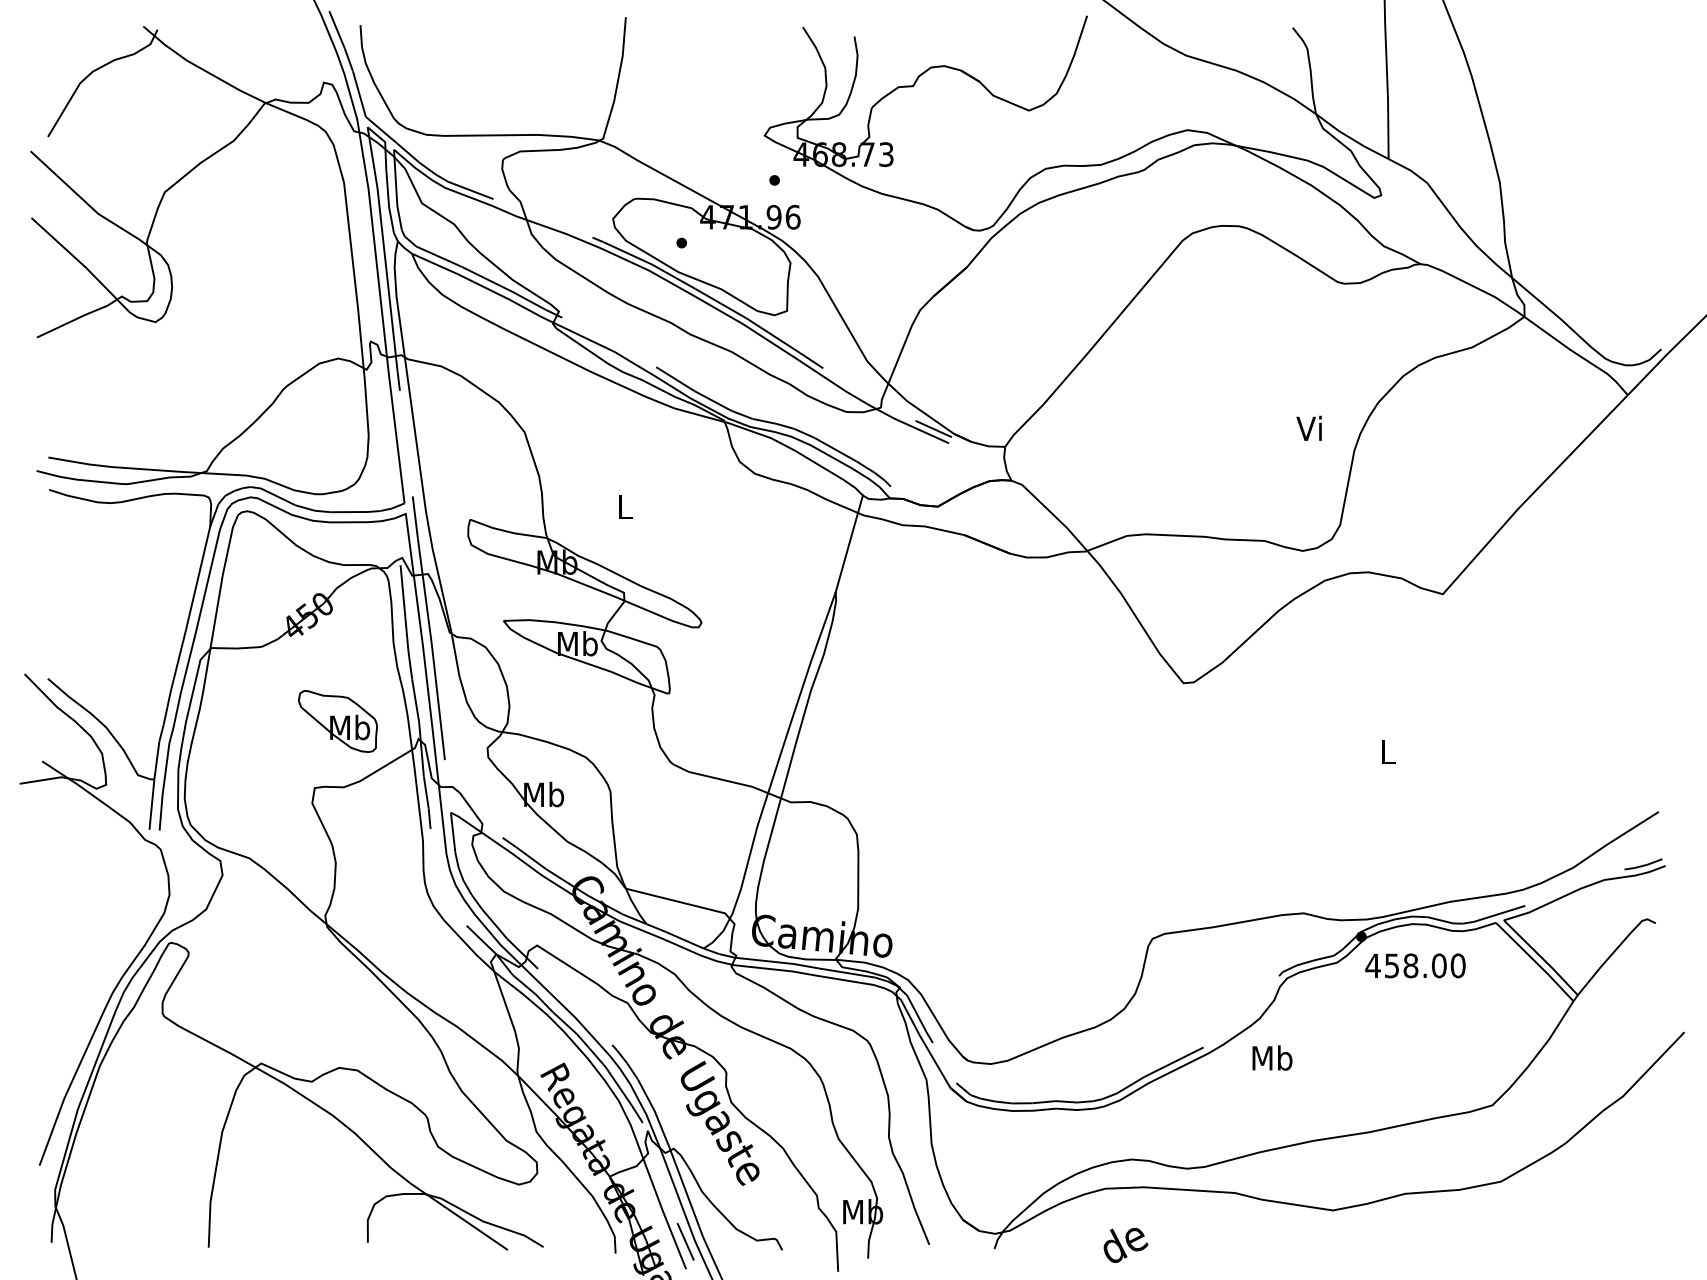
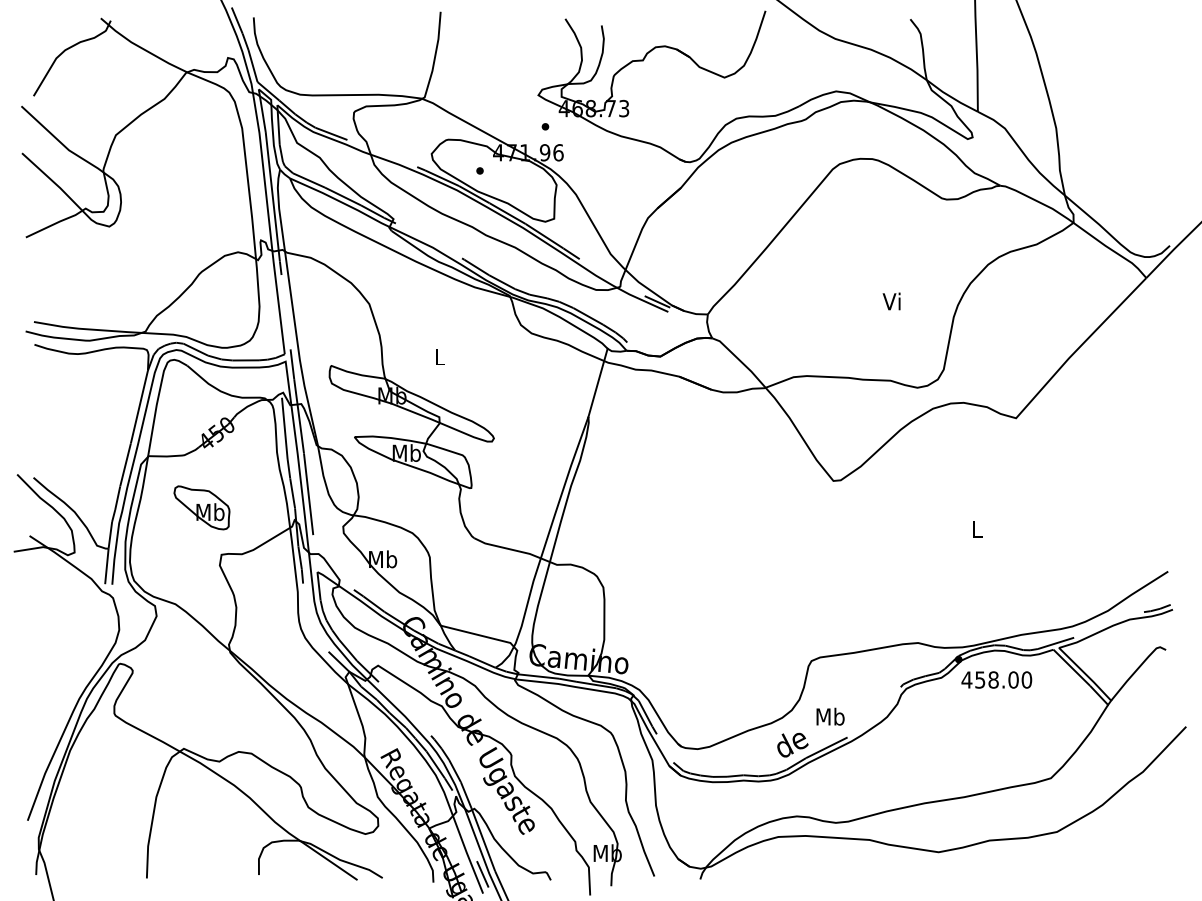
text: (1308, 427) -> (891, 300), moved
part: (337, 721) -> (201, 507), moved
text: (1272, 1057) -> (830, 716), moved
text: (1125, 1245) -> (792, 745), moved

